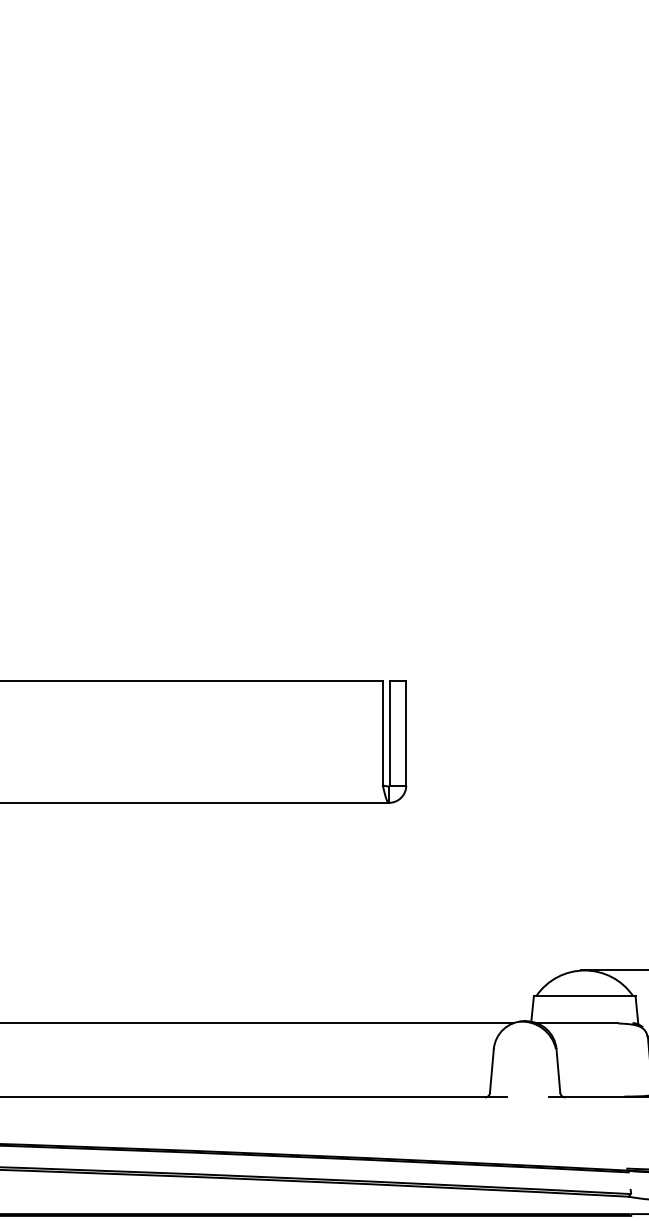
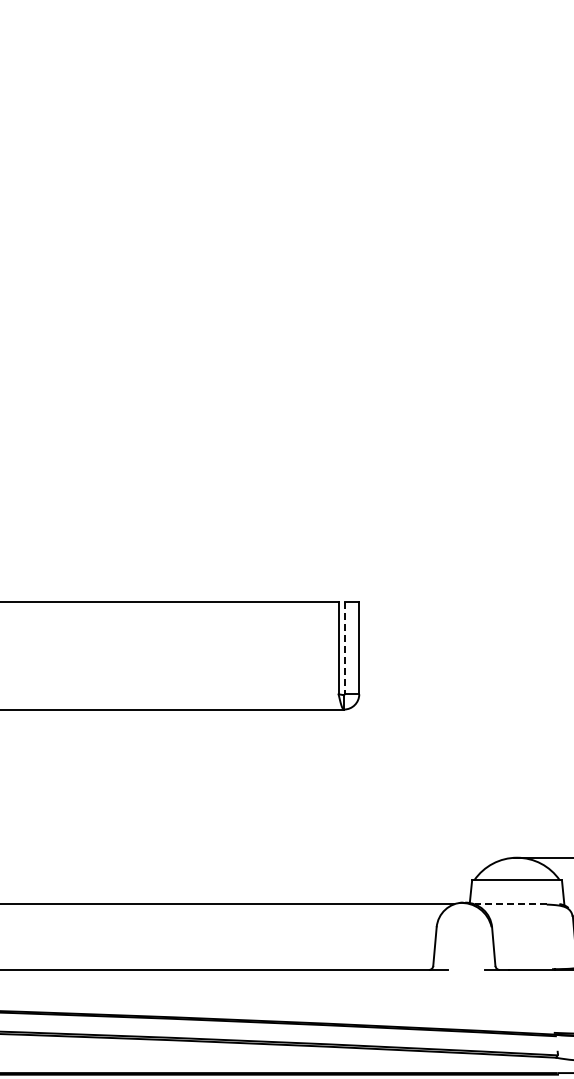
line: (389, 733) -> (344, 648), solid -> dashed
line: (577, 1023) -> (510, 904), solid -> dashed

